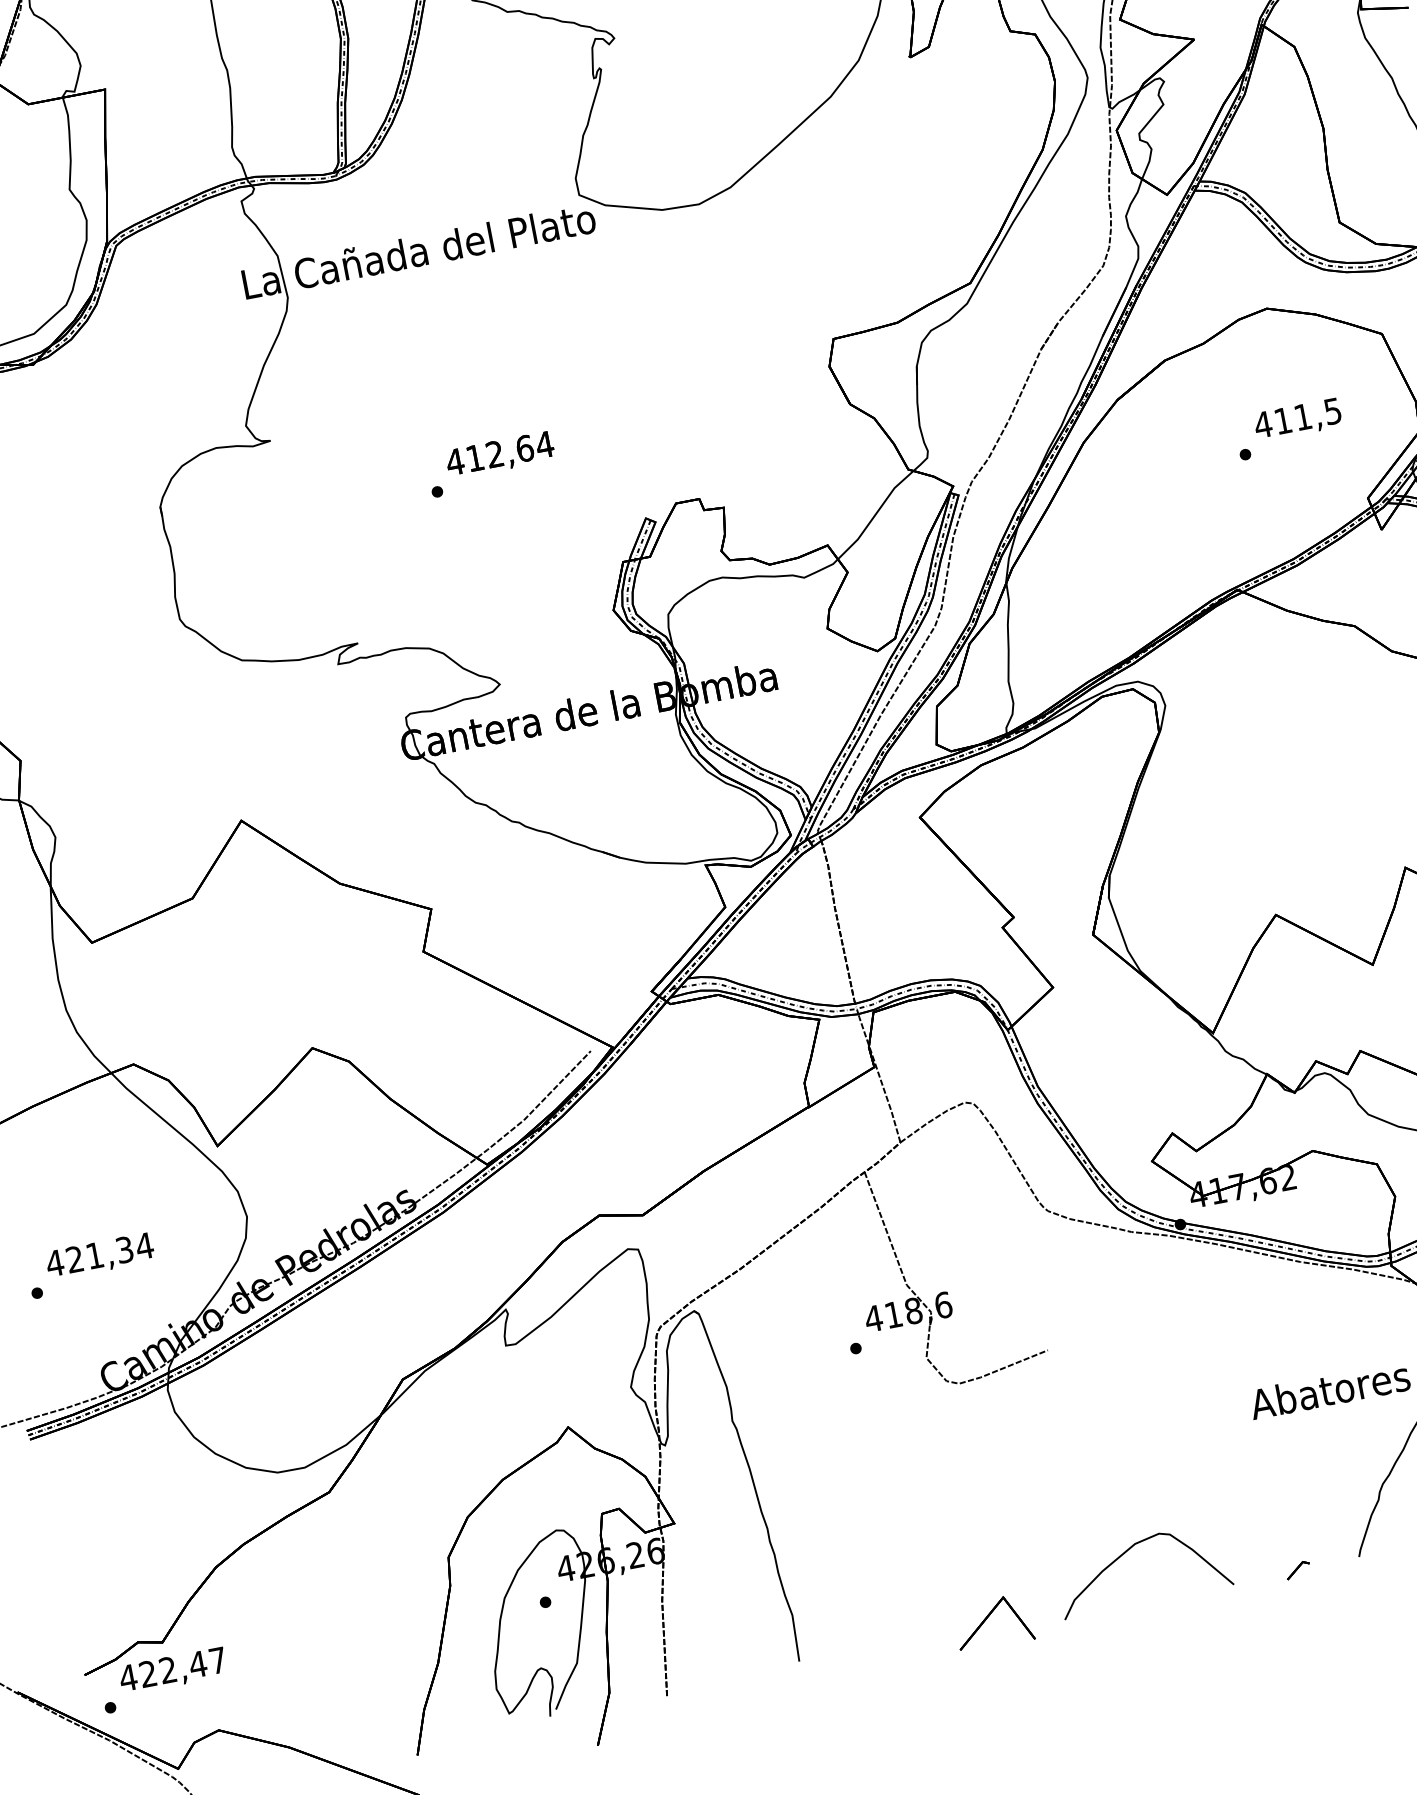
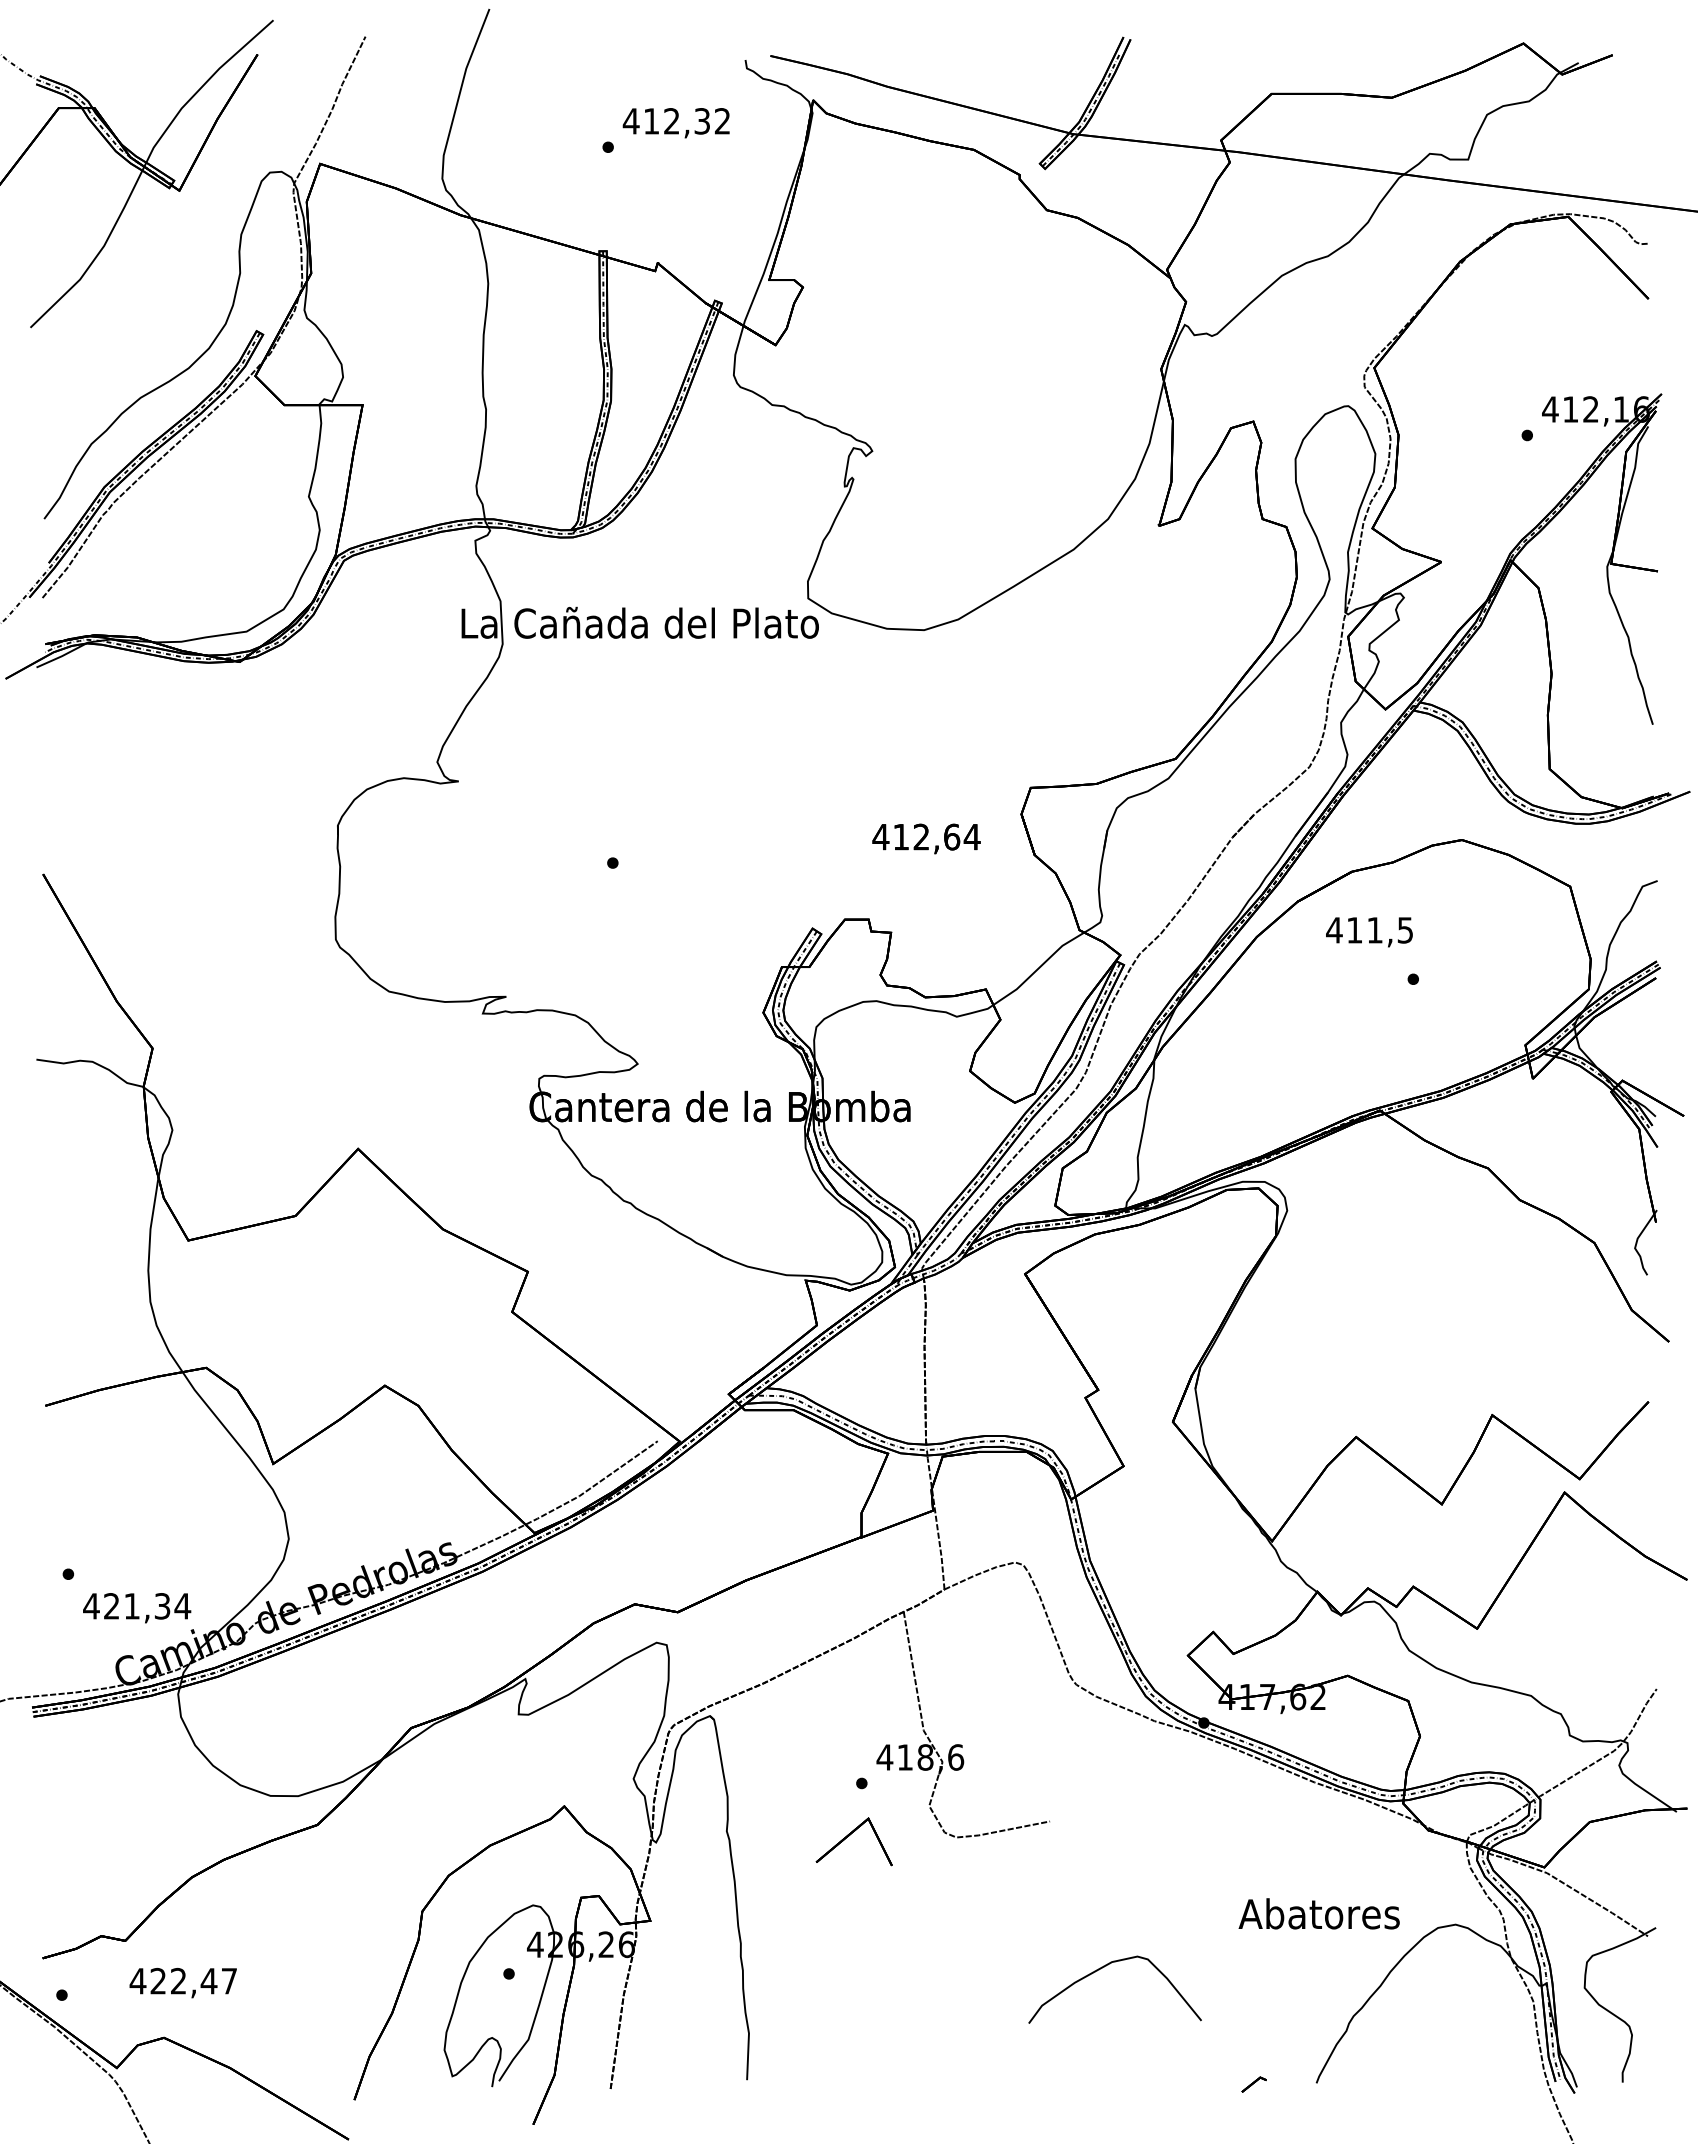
text: (1298, 420) -> (1369, 932), moved
text: (500, 454) -> (926, 838), moved
text: (100, 1256) -> (137, 1608), moved
curve: (1128, 1550) -> (1104, 1967), moved
part: (988, 1618) -> (849, 1836), moved
text: (172, 1671) -> (182, 1983), moved

